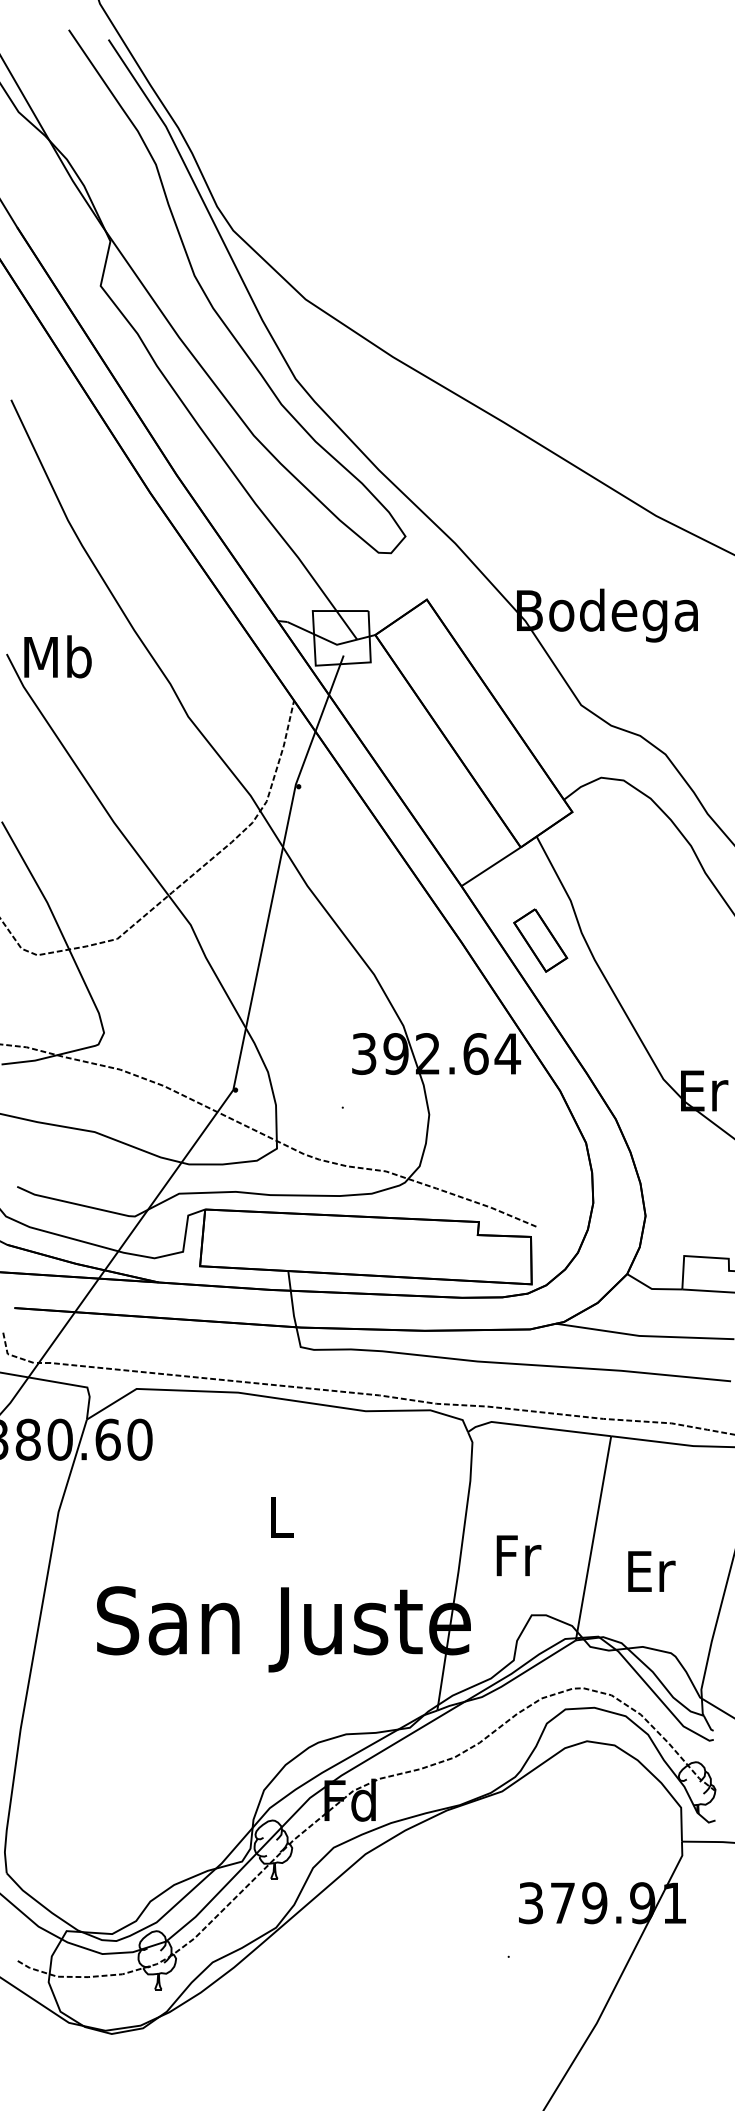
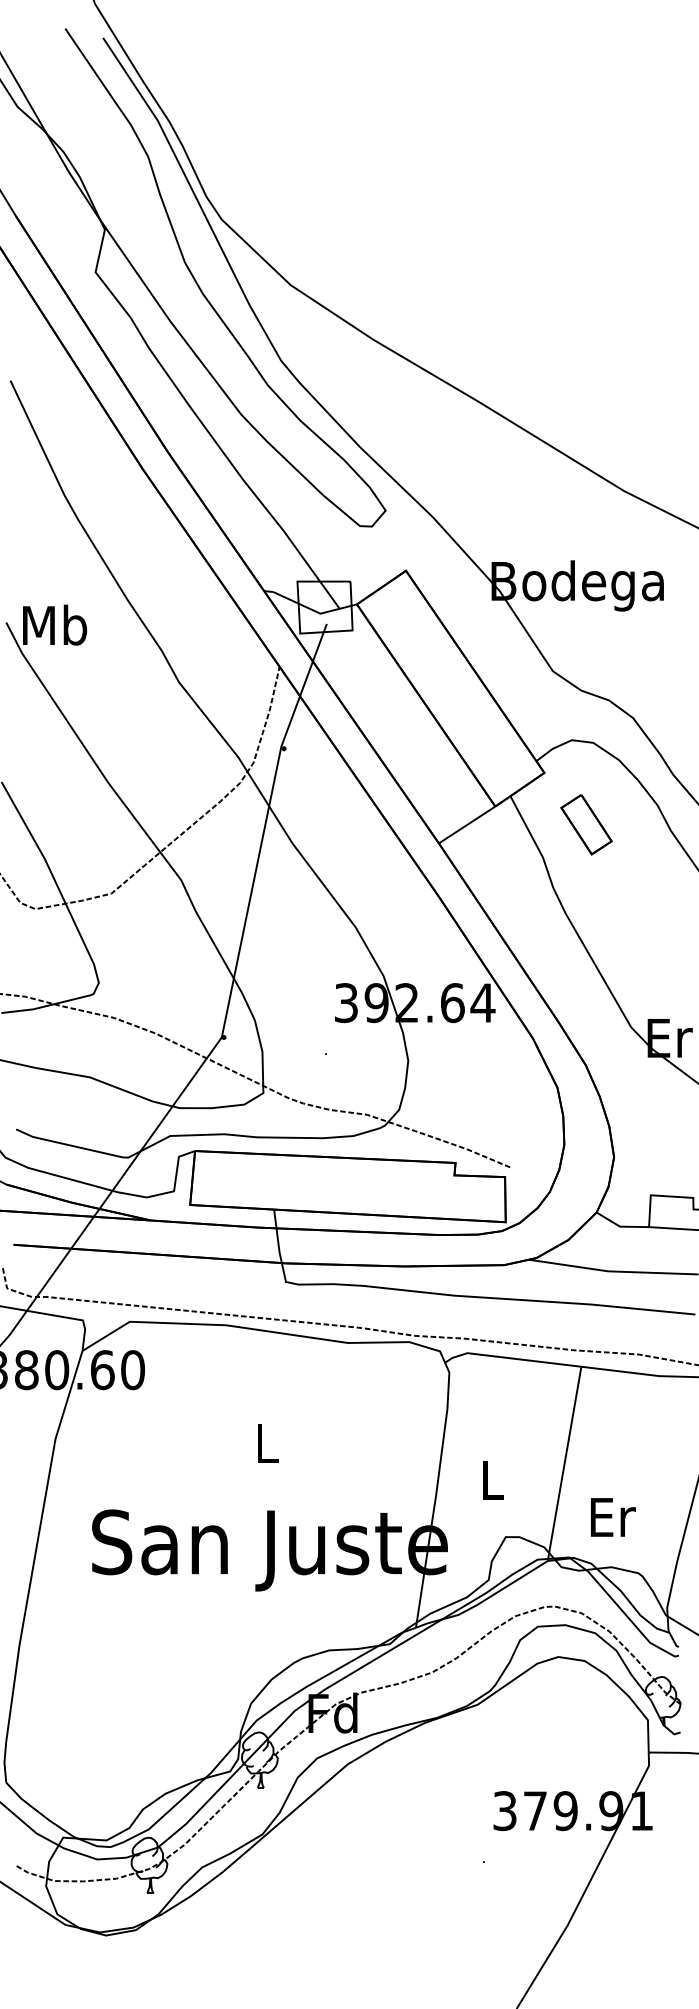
part: (540, 940) -> (586, 824), moved
text: (518, 1555) -> (493, 1480), Fr -> L
text: (651, 1571) -> (613, 1517), moved

